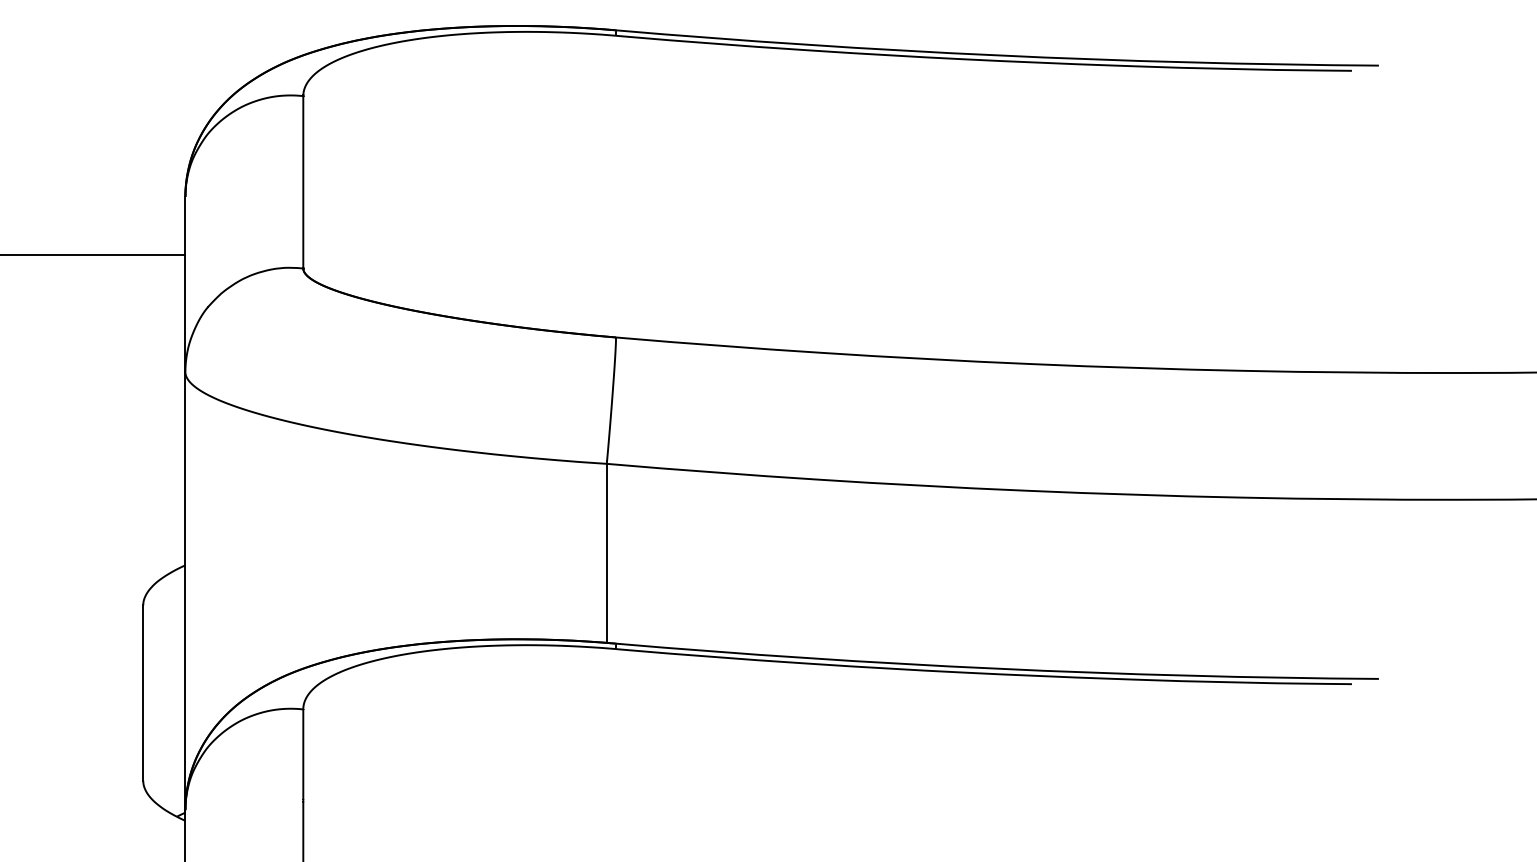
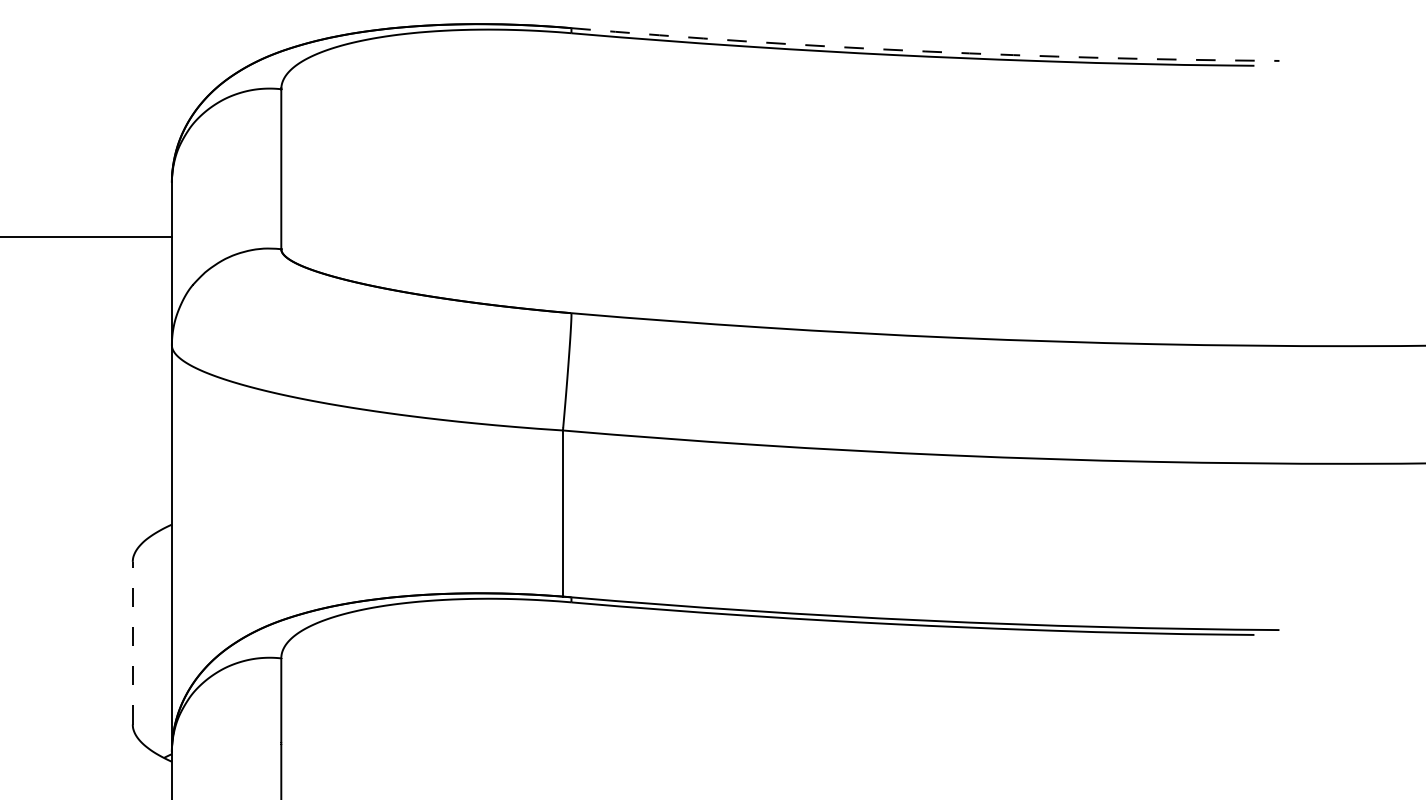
line: (997, 55) -> (925, 51), solid -> dashed
line: (142, 692) -> (132, 642), solid -> dashed

